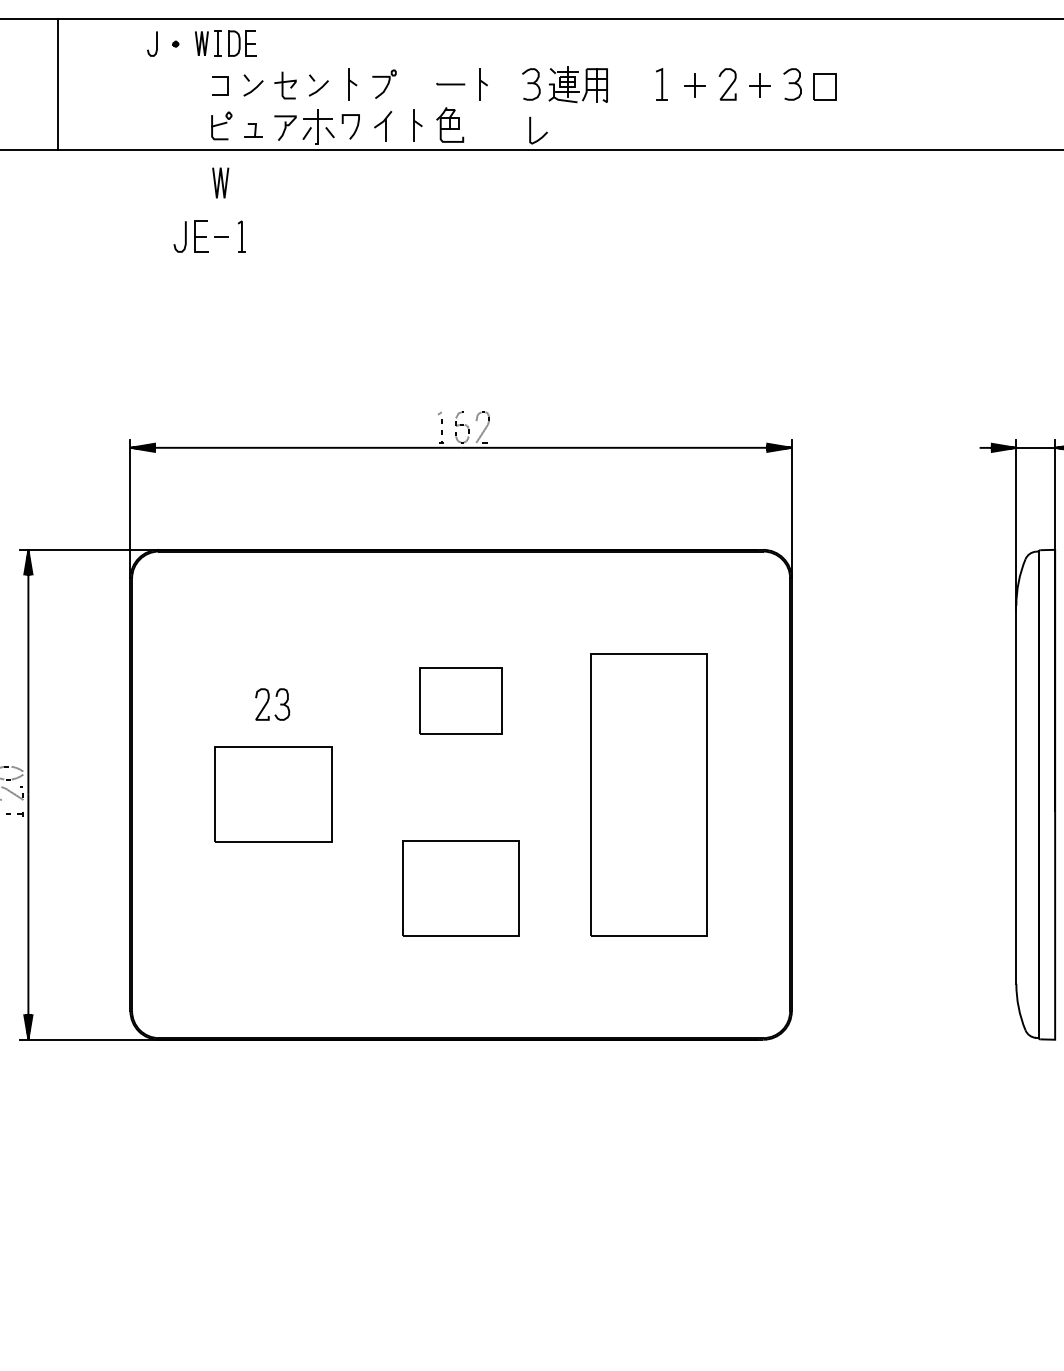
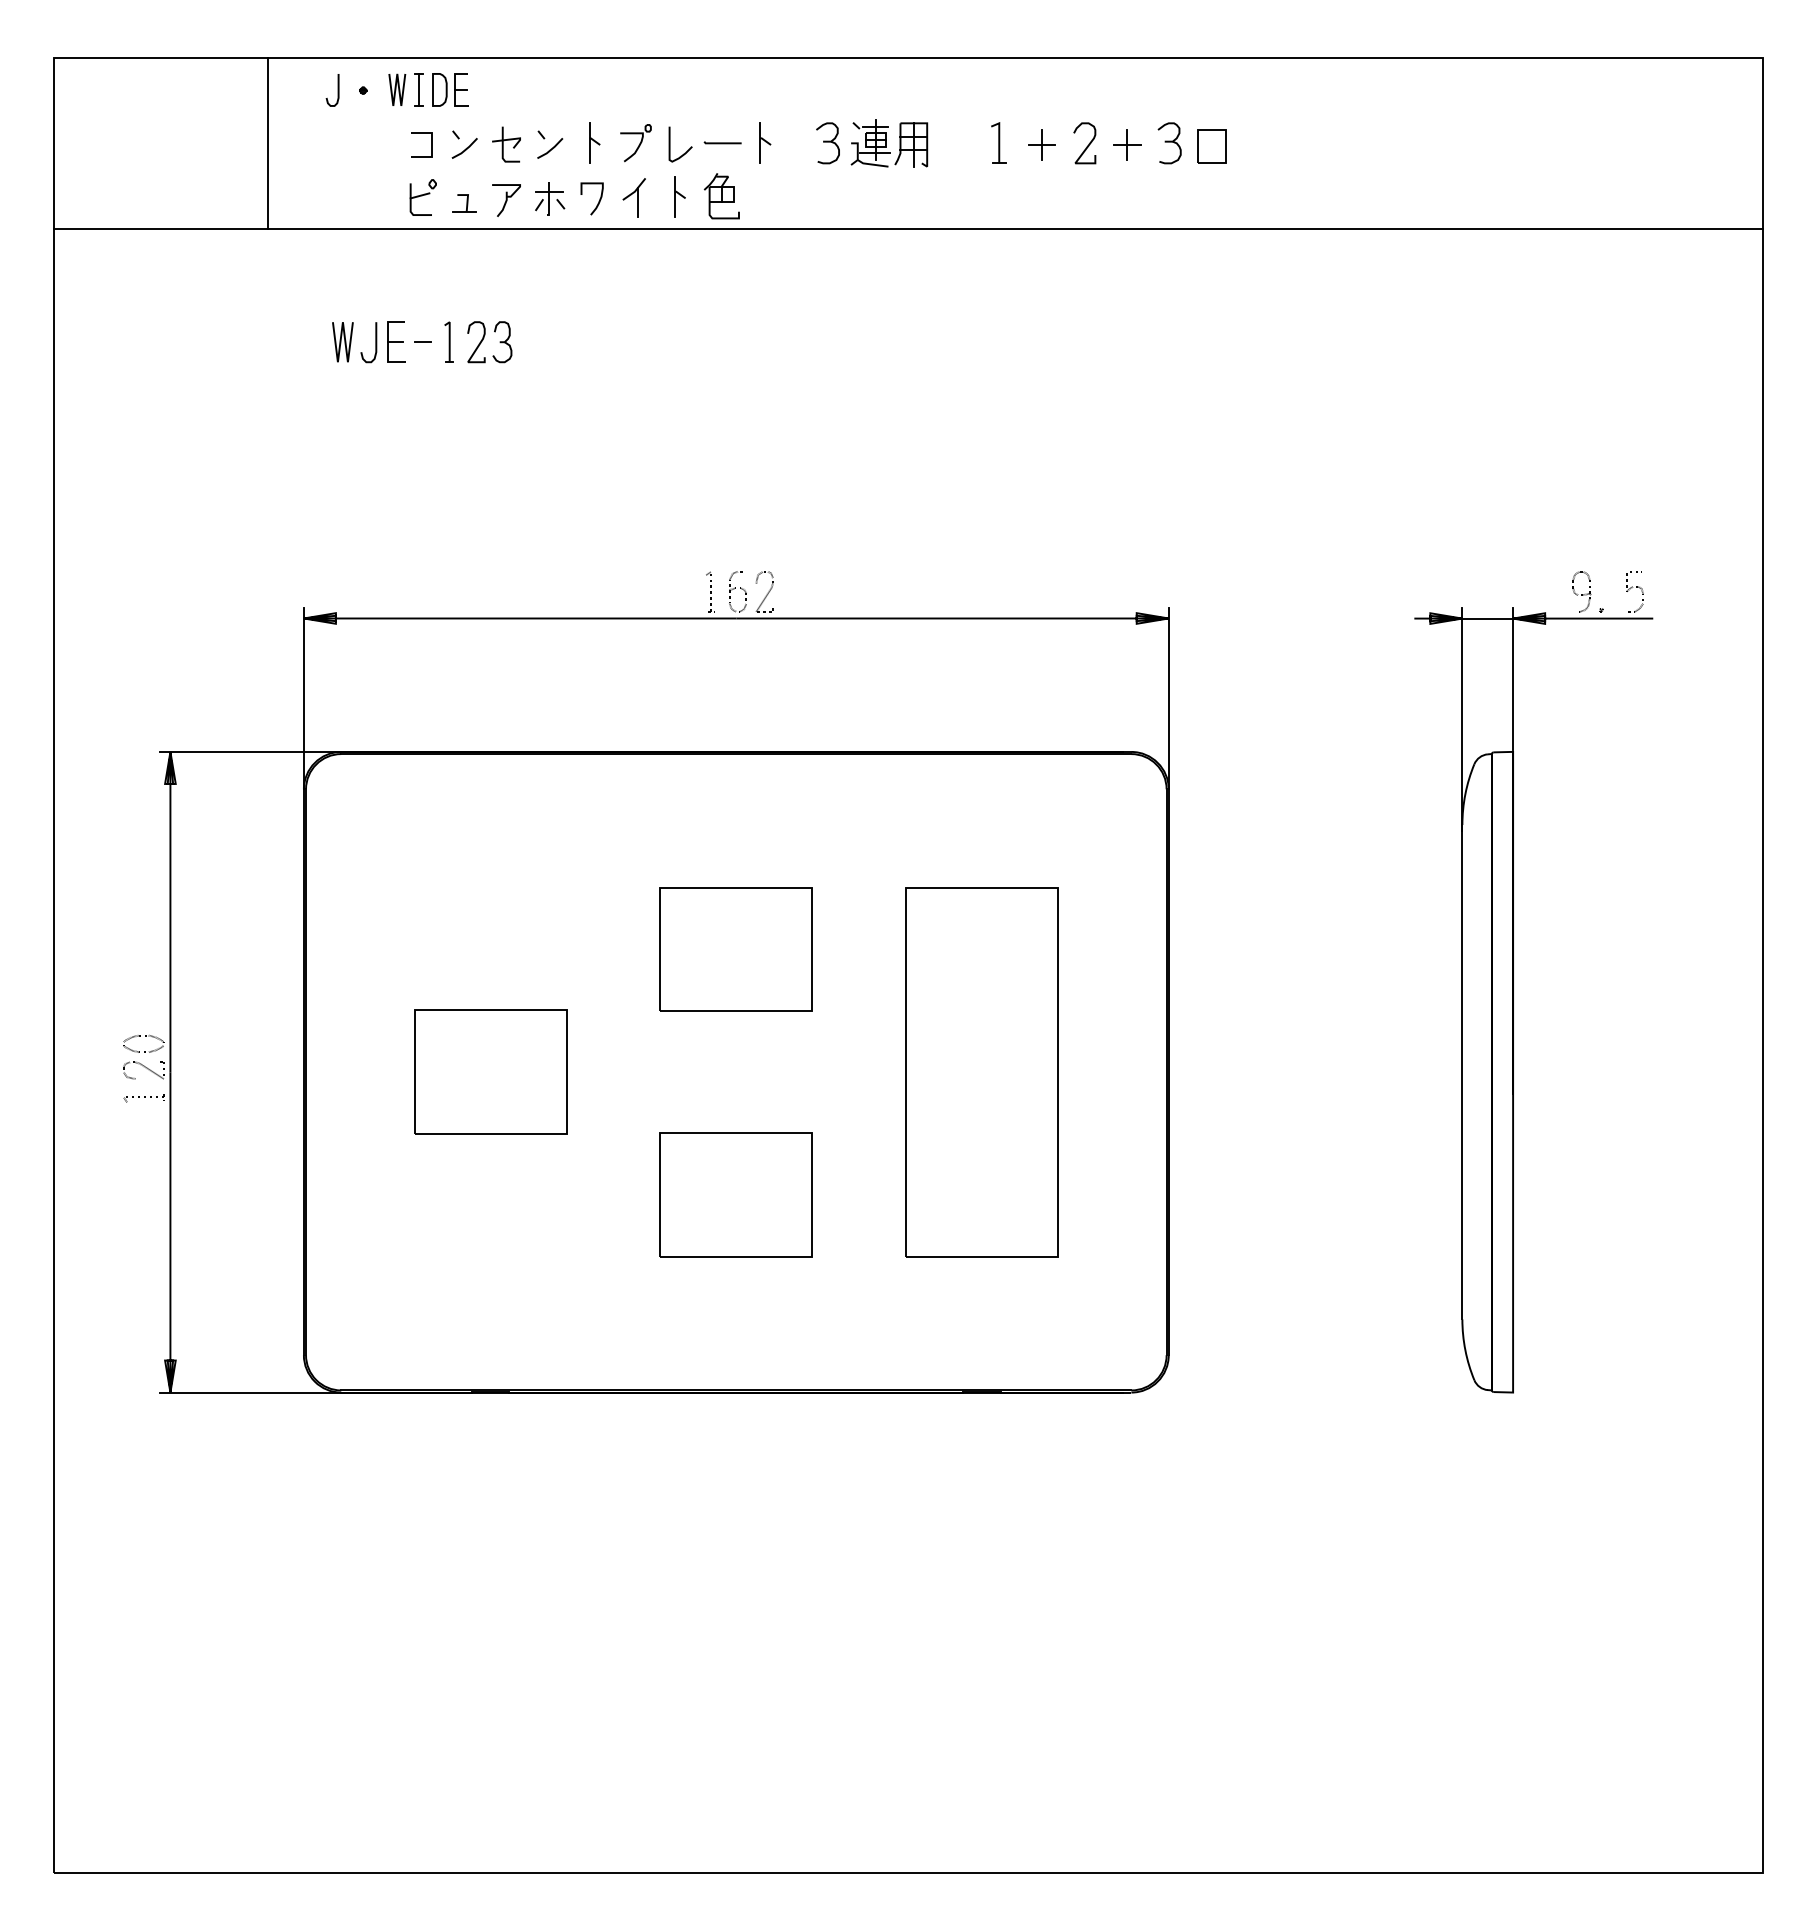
line: (57, 83) -> (267, 142), moved
part: (319, 126) -> (550, 198), size x0.71
curve: (543, 135) -> (687, 150), moved
line: (219, 183) -> (341, 342), moved
part: (460, 700) -> (735, 949), size x1.43
part: (267, 703) -> (483, 340), moved

